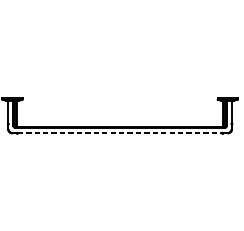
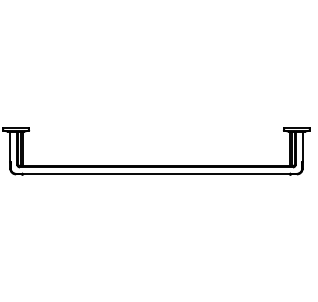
line: (120, 133) -> (157, 174), dashed -> solid

